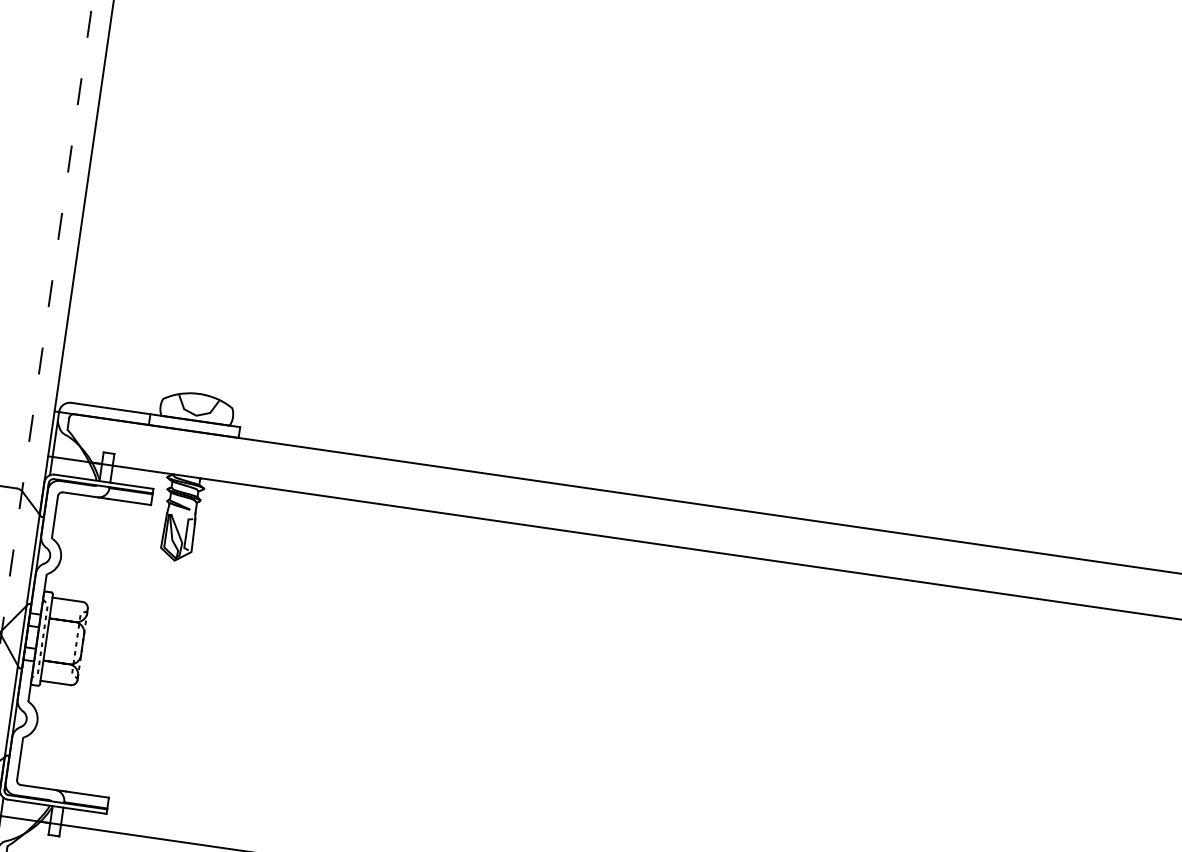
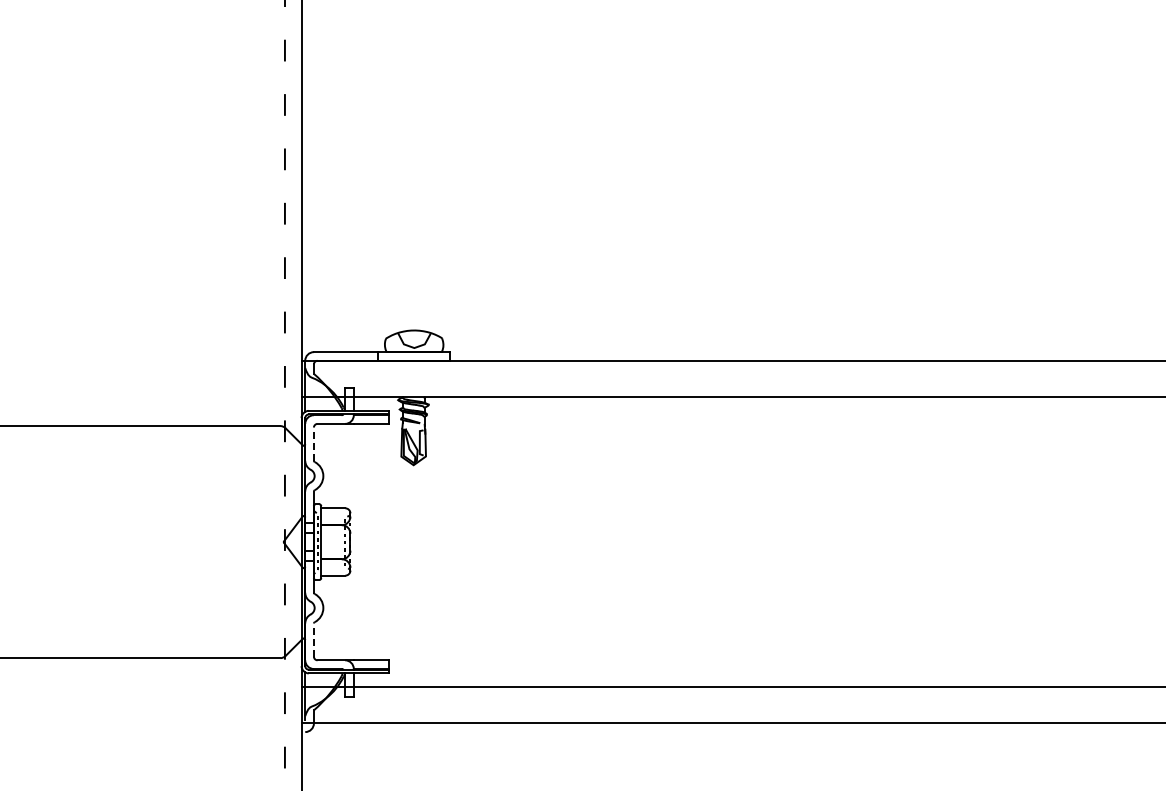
line: (54, 517) -> (313, 444), solid -> dashed
line: (19, 759) -> (313, 640), solid -> dashed

